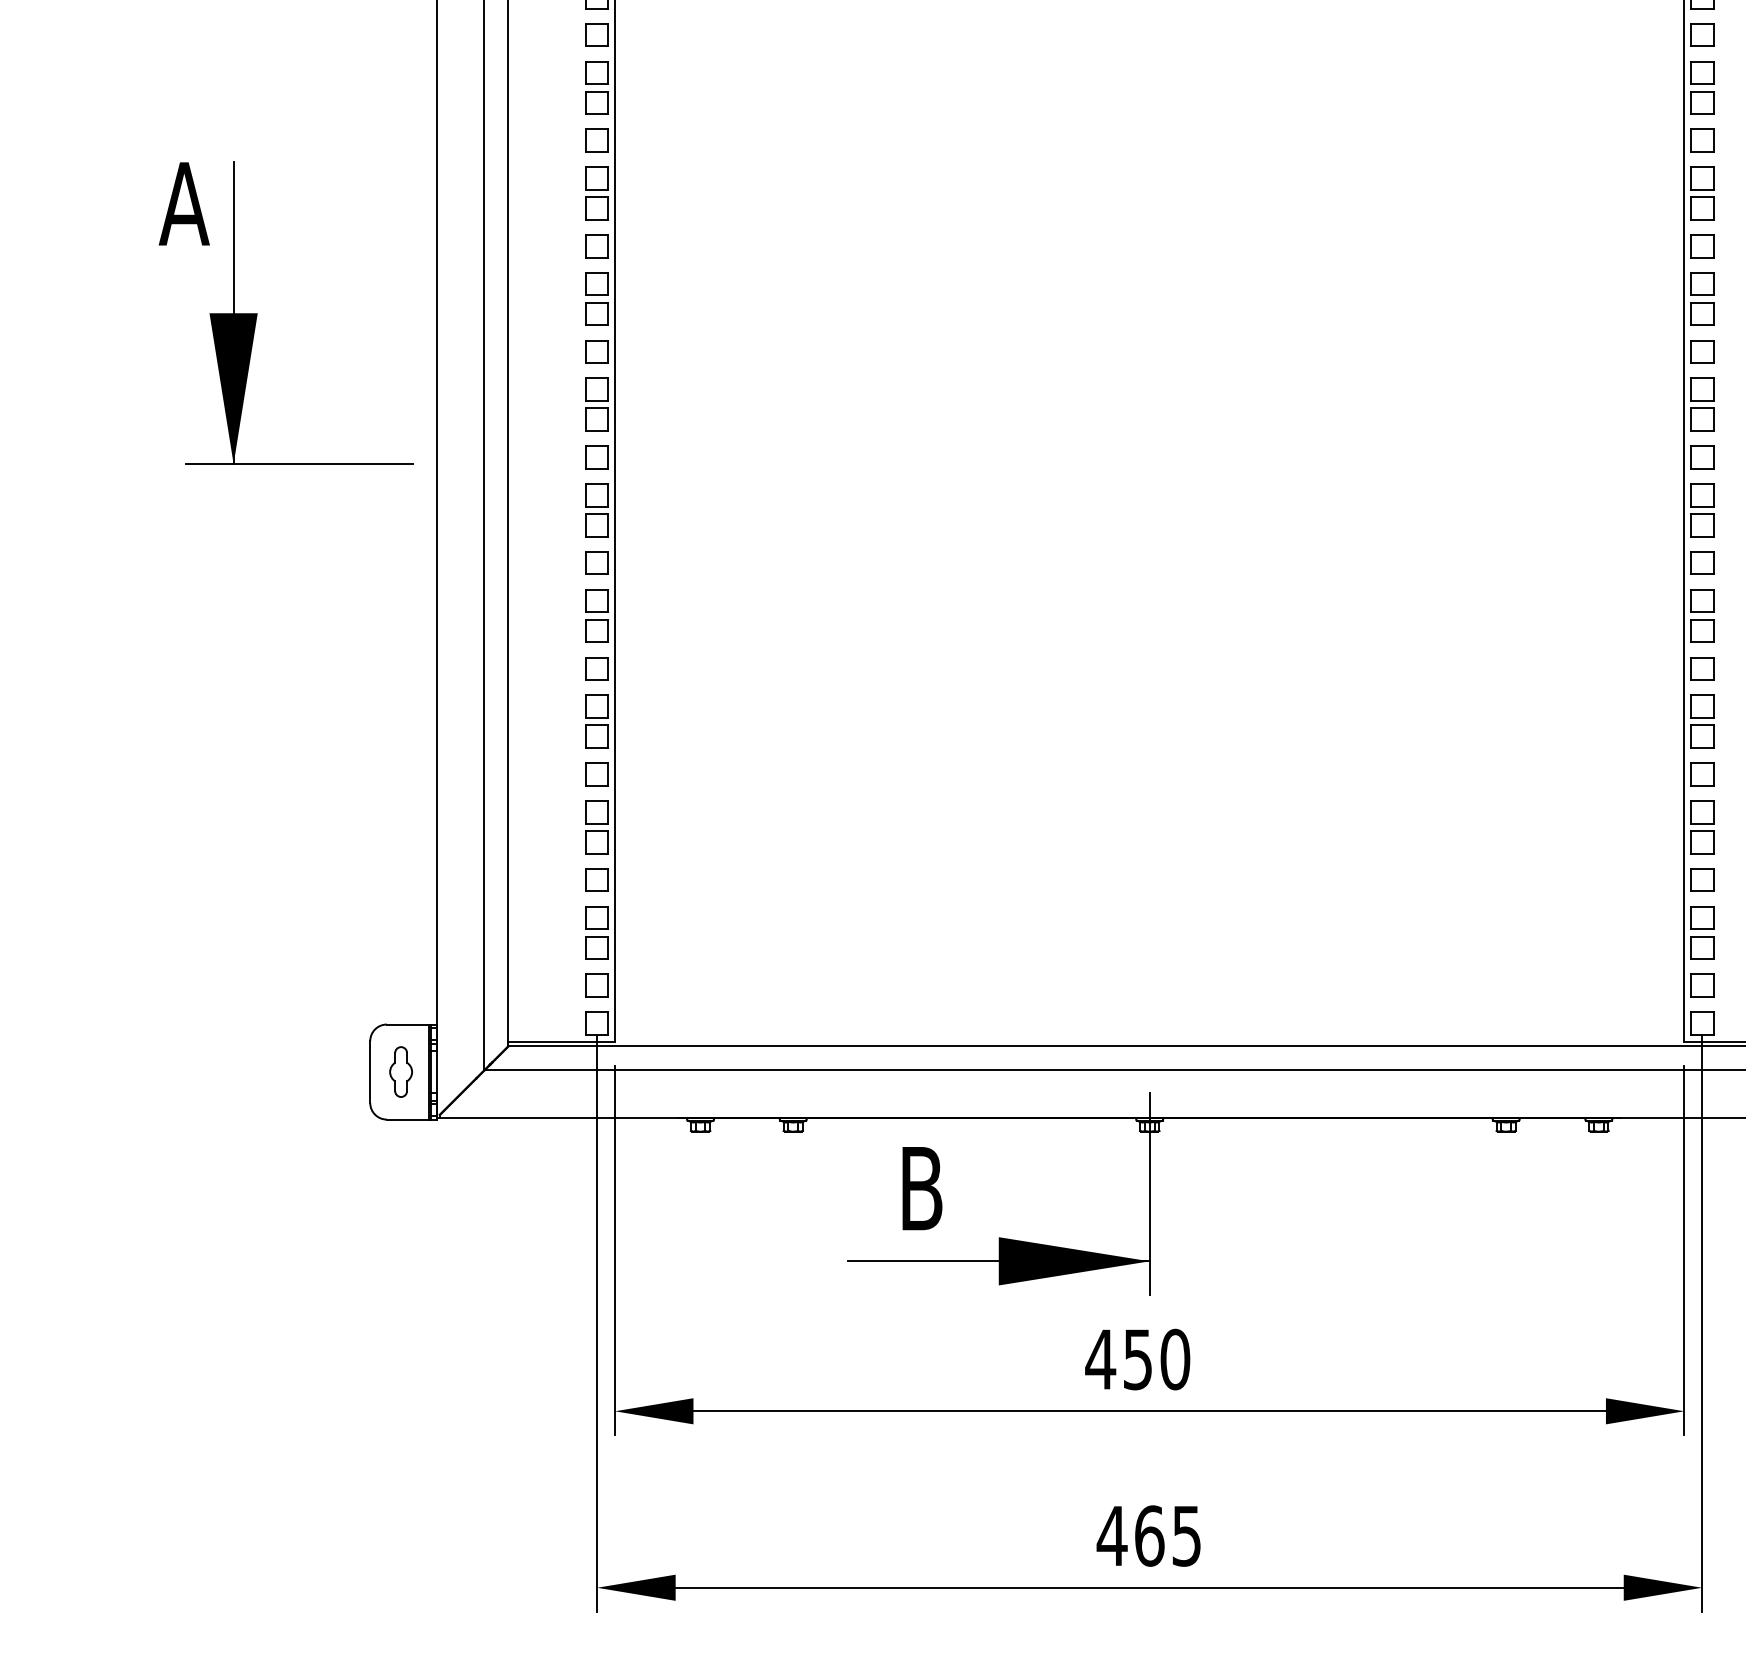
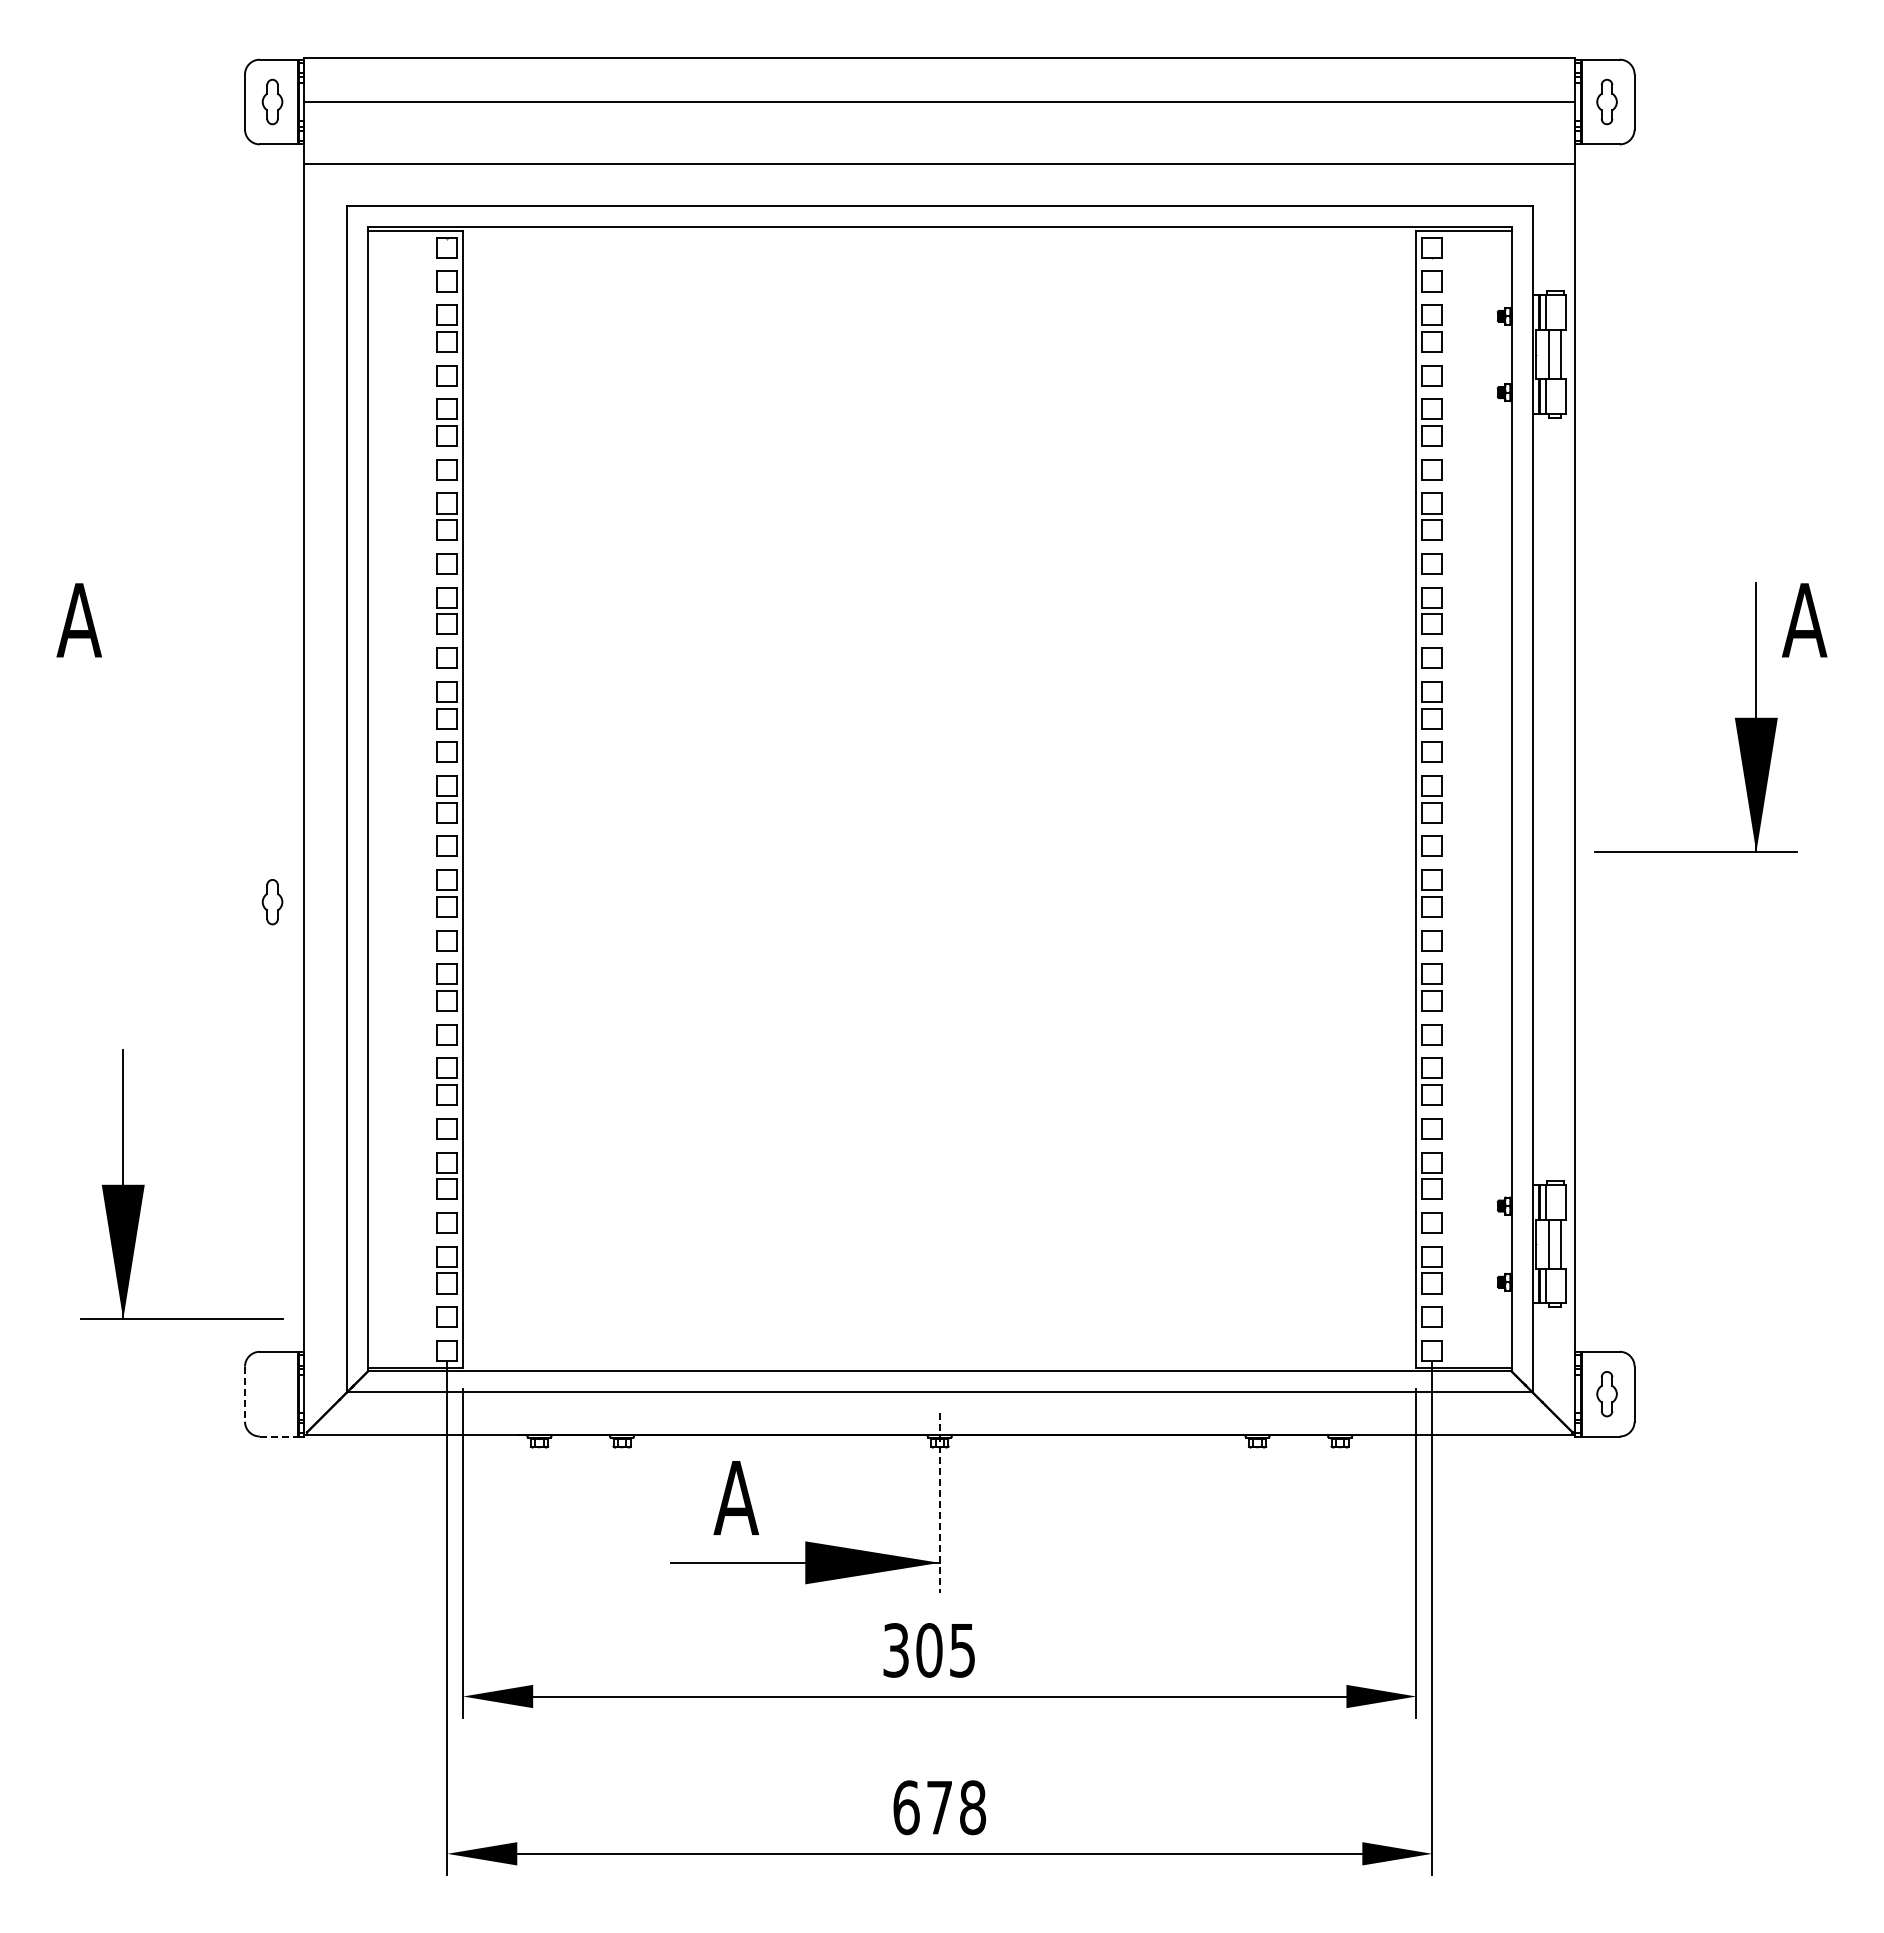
part: (257, 312) -> (144, 1184), moved
line: (370, 1072) -> (245, 1394), solid -> dashed
part: (401, 1072) -> (272, 902), moved
line: (407, 1119) -> (278, 1436), solid -> dashed
text: (920, 1189) -> (735, 1498), B -> A
line: (1149, 1194) -> (939, 1503), solid -> dashed
text: (1137, 1359) -> (928, 1650), 450 -> 305
text: (1149, 1535) -> (939, 1807), 465 -> 678

